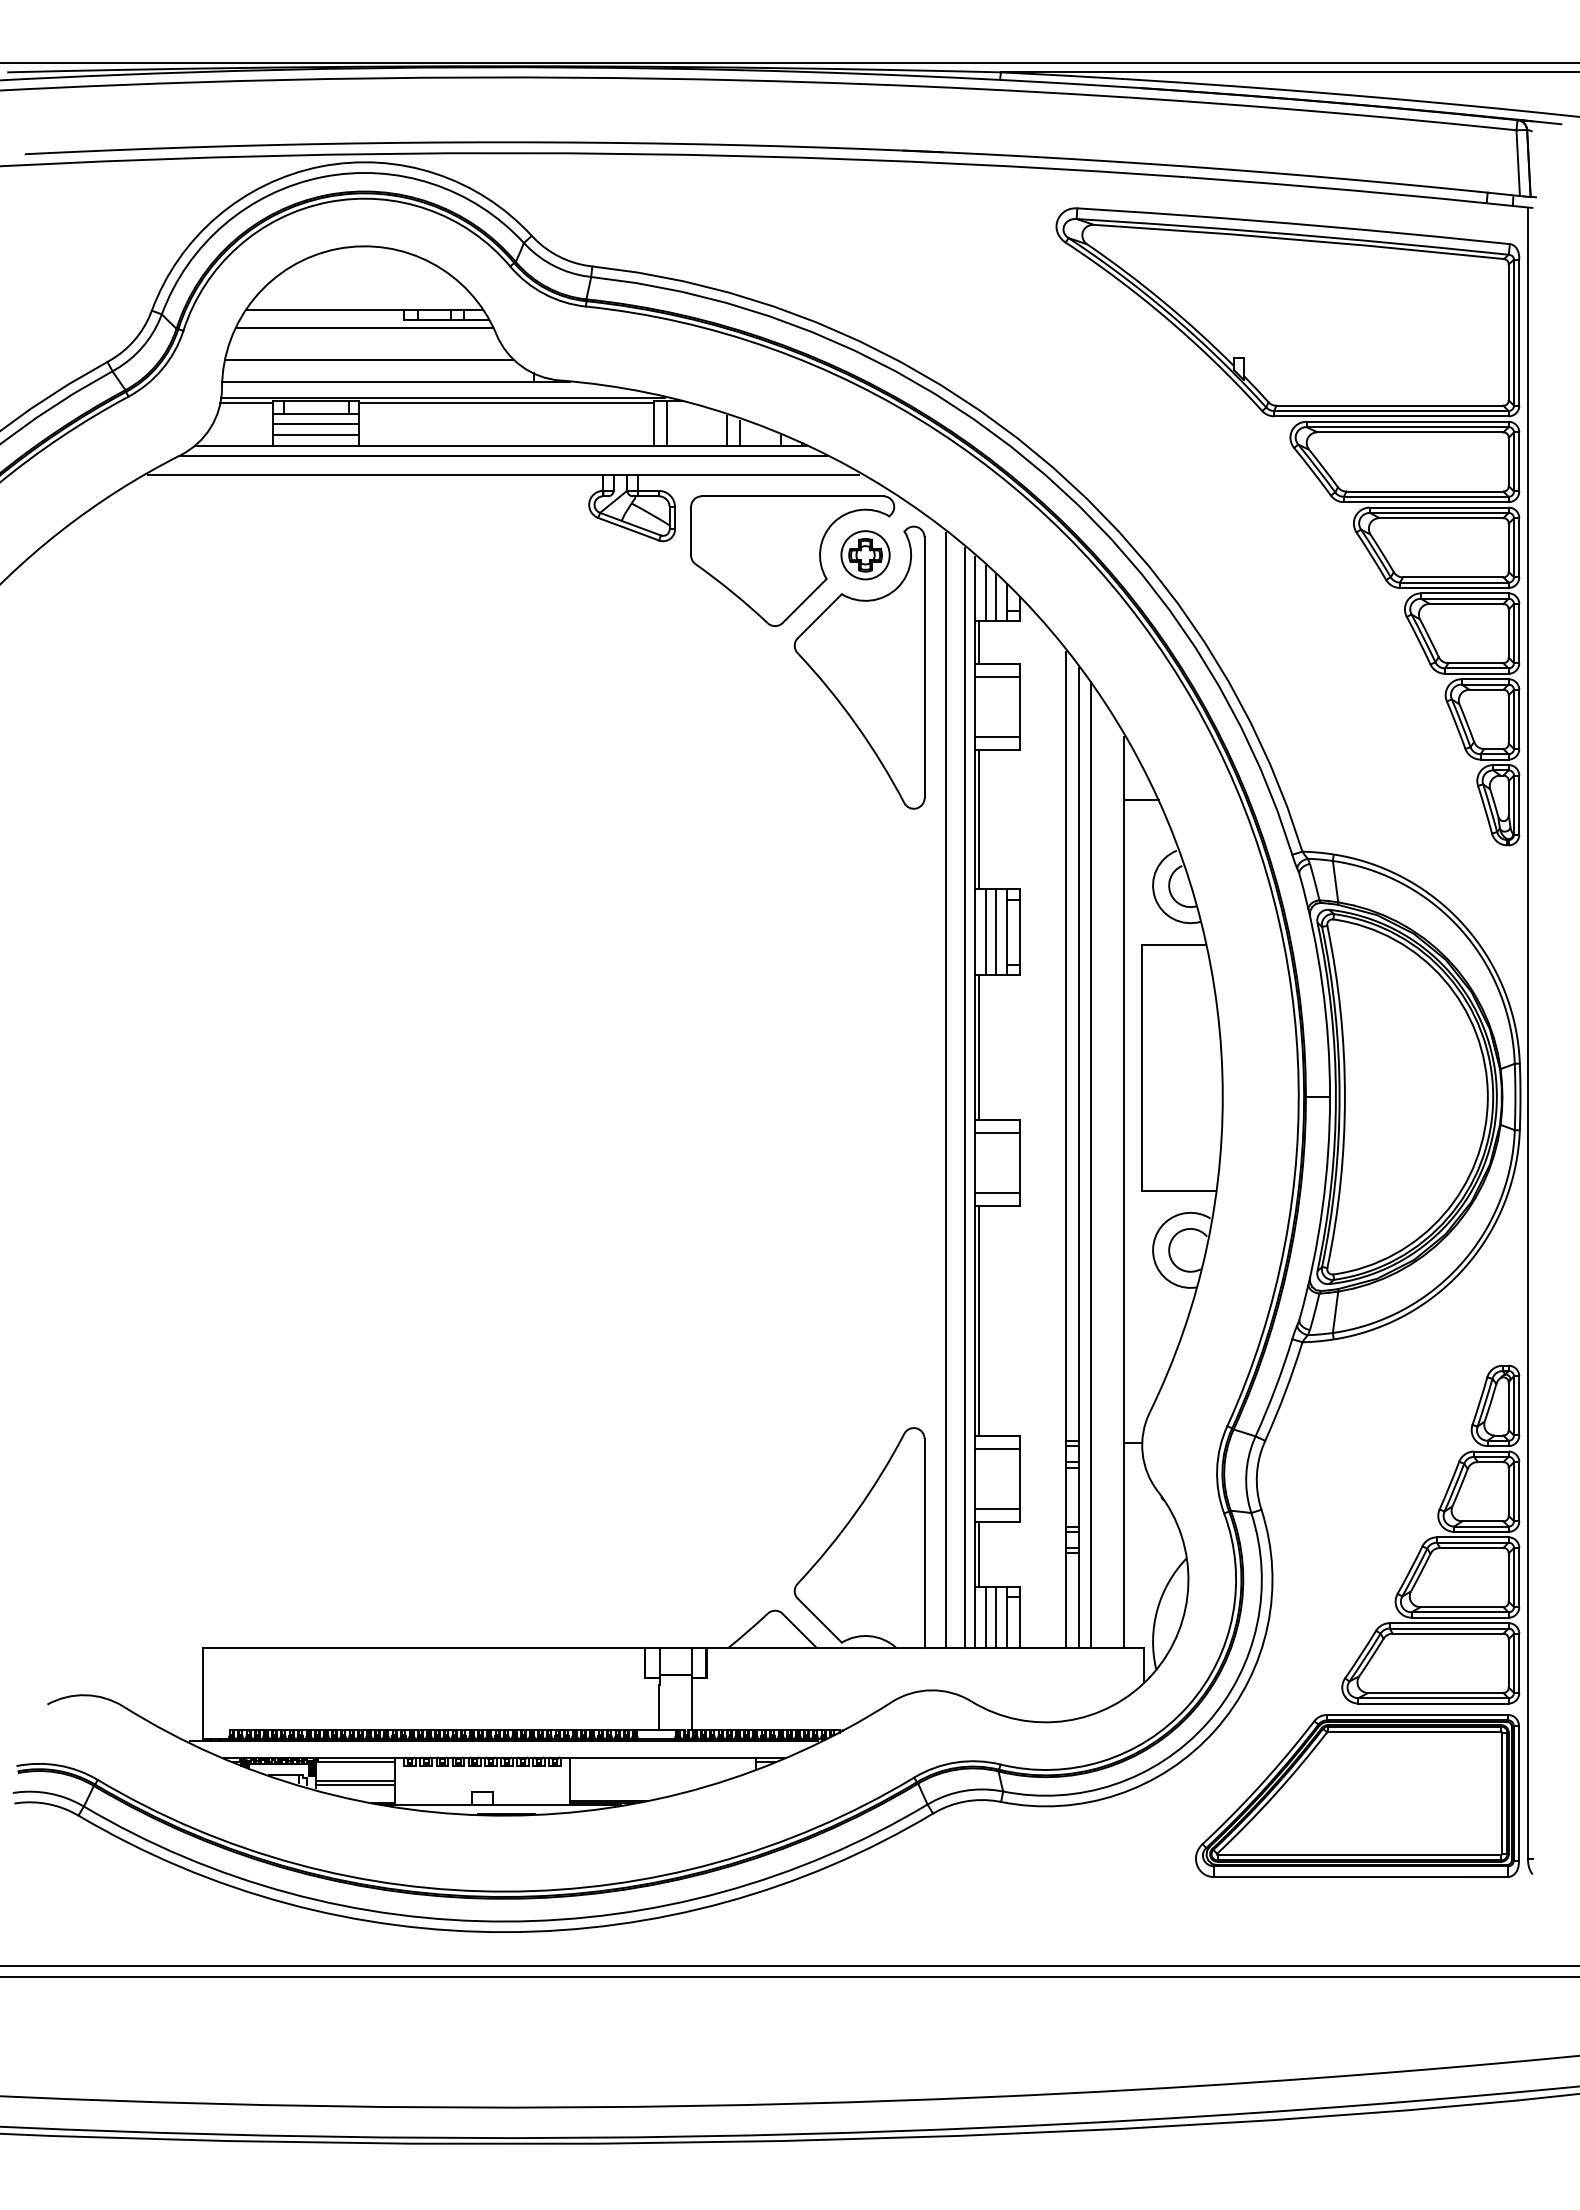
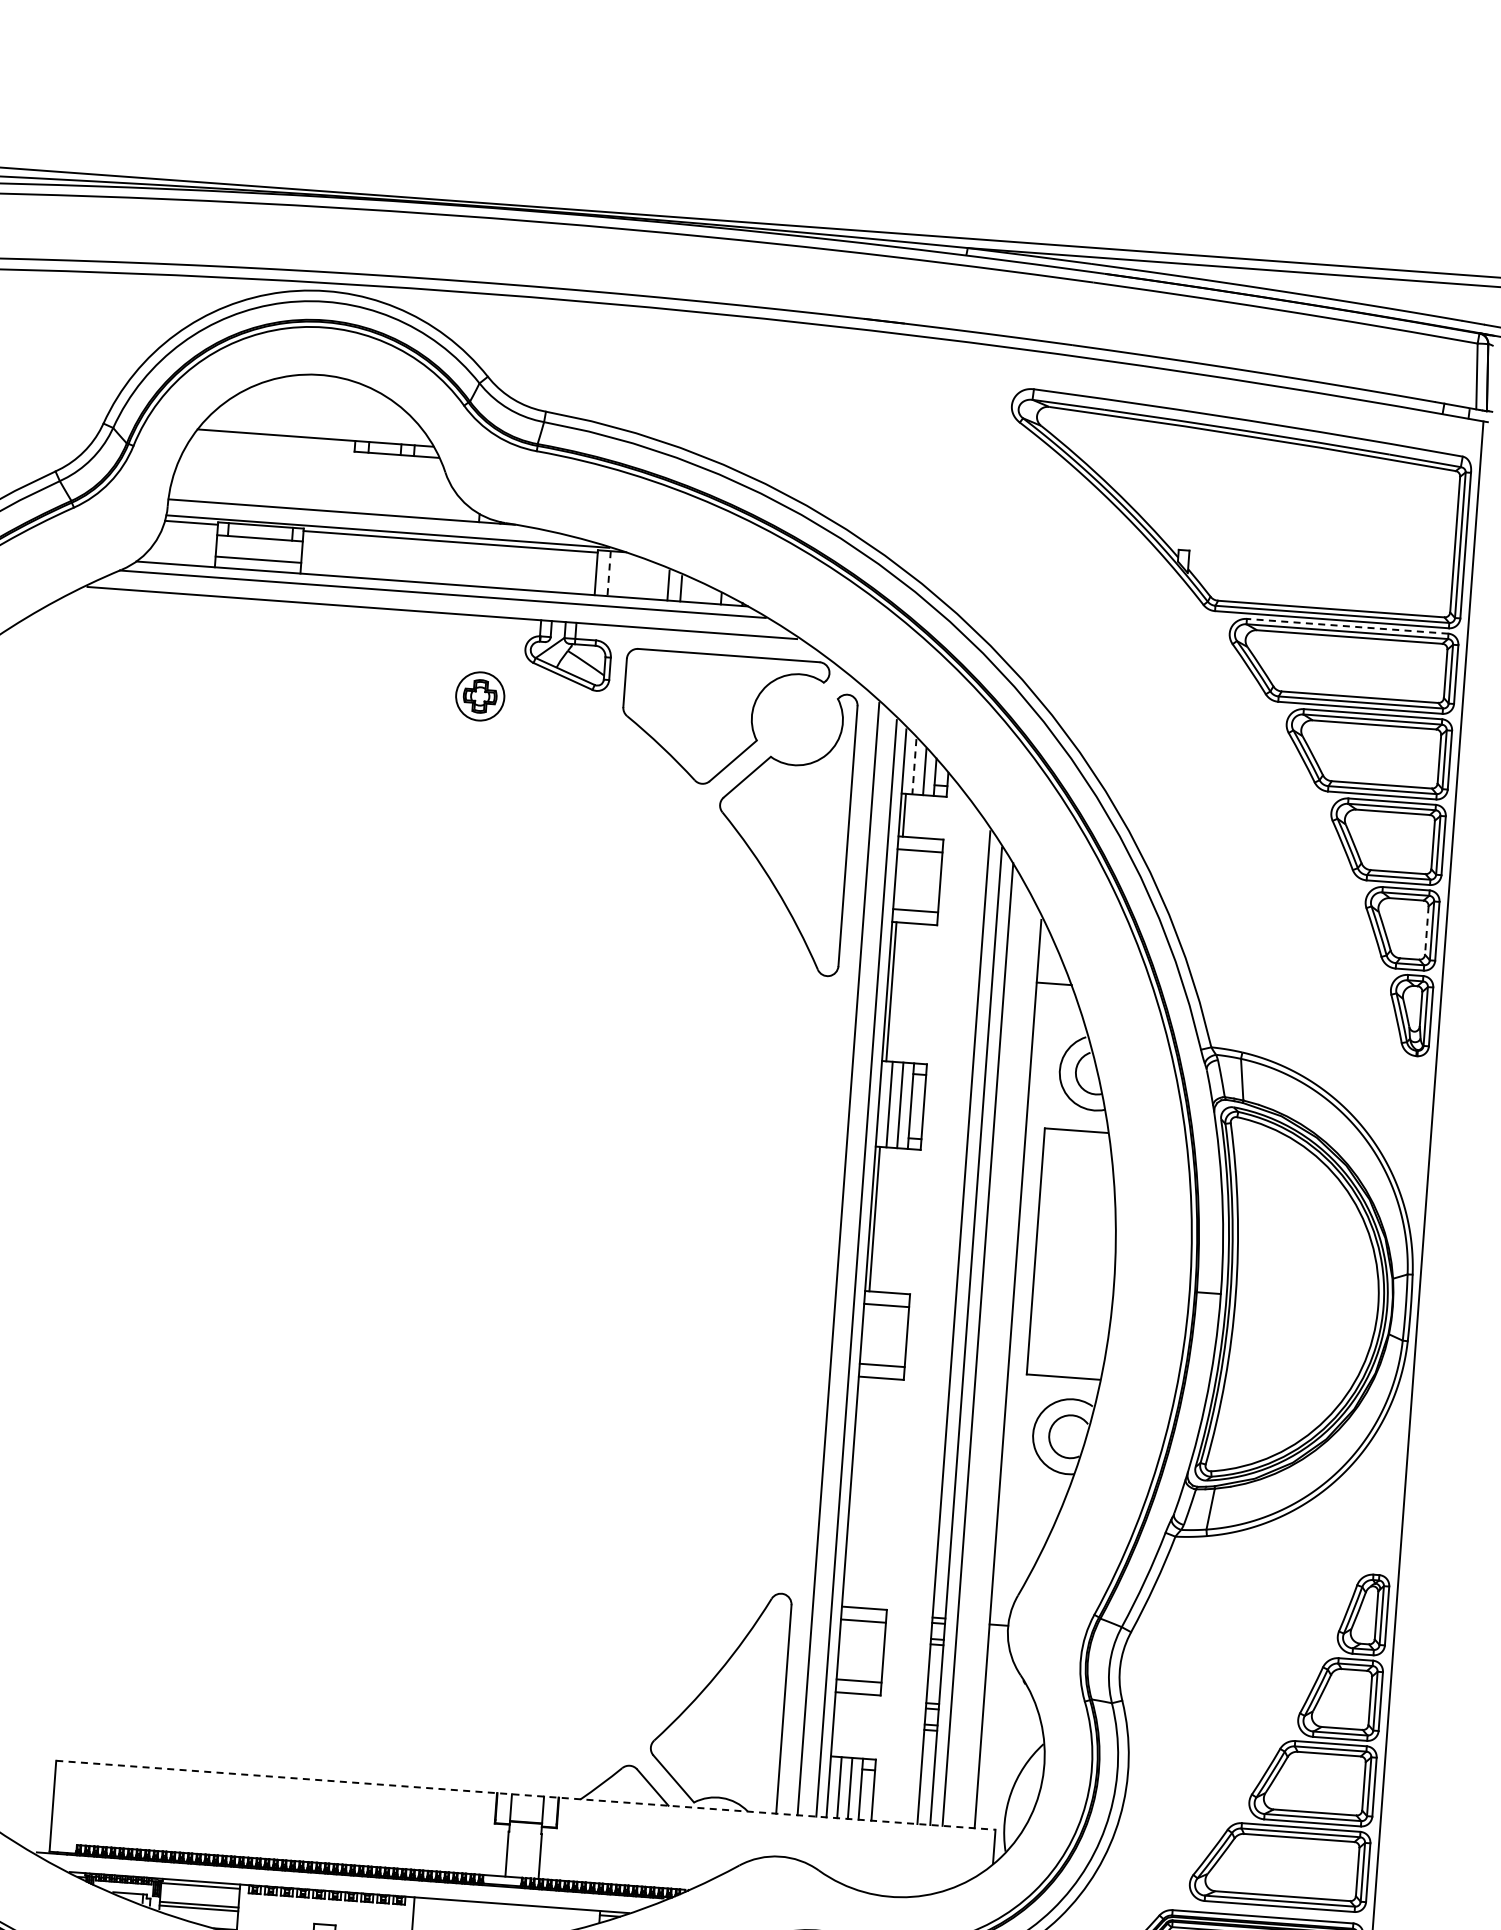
line: (364, 327) -> (314, 455), removed
line: (369, 360) -> (316, 489), removed
line: (1407, 421) -> (1347, 626), solid -> dashed
line: (667, 423) -> (609, 573), solid -> dashed
line: (316, 424) -> (259, 549), removed
part: (865, 555) -> (480, 696), moved
line: (985, 593) -> (914, 766), solid -> dashed
line: (1508, 719) -> (1426, 930), solid -> dashed
line: (979, 1320) -> (854, 1491), removed
line: (979, 1554) -> (837, 1724), removed
line: (673, 1647) -> (525, 1794), solid -> dashed

